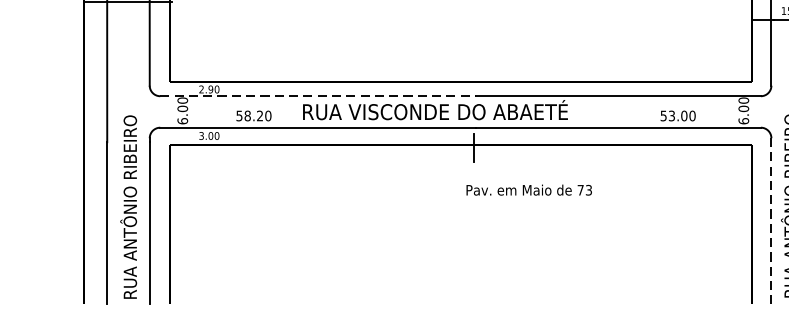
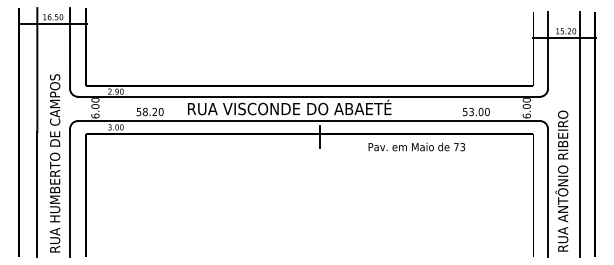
line: (318, 95) -> (199, 96), dashed -> solid
text: (128, 163) -> (53, 148), RUA ANTÔNIO RIBEIRO -> RUA HUMBERTO DE CAMPOS
text: (528, 189) -> (416, 146), moved
line: (772, 221) -> (548, 193), dashed -> solid

